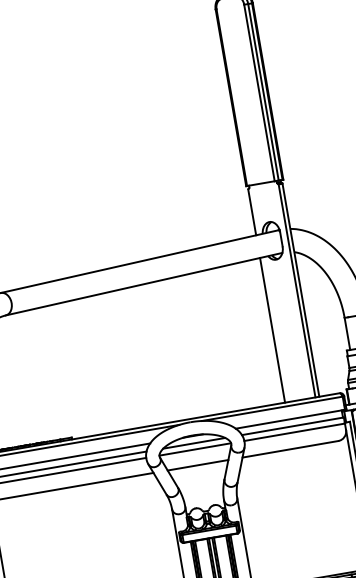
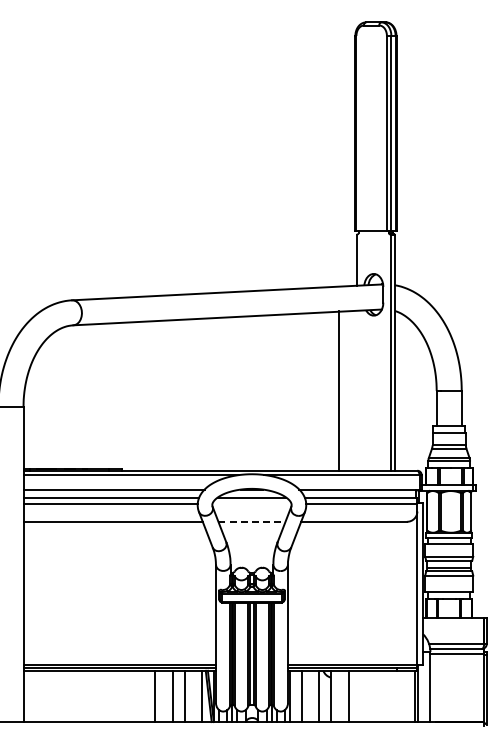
line: (272, 329) -> (339, 390), moved
line: (194, 449) -> (251, 504), removed
line: (198, 464) -> (252, 521), solid -> dashed

